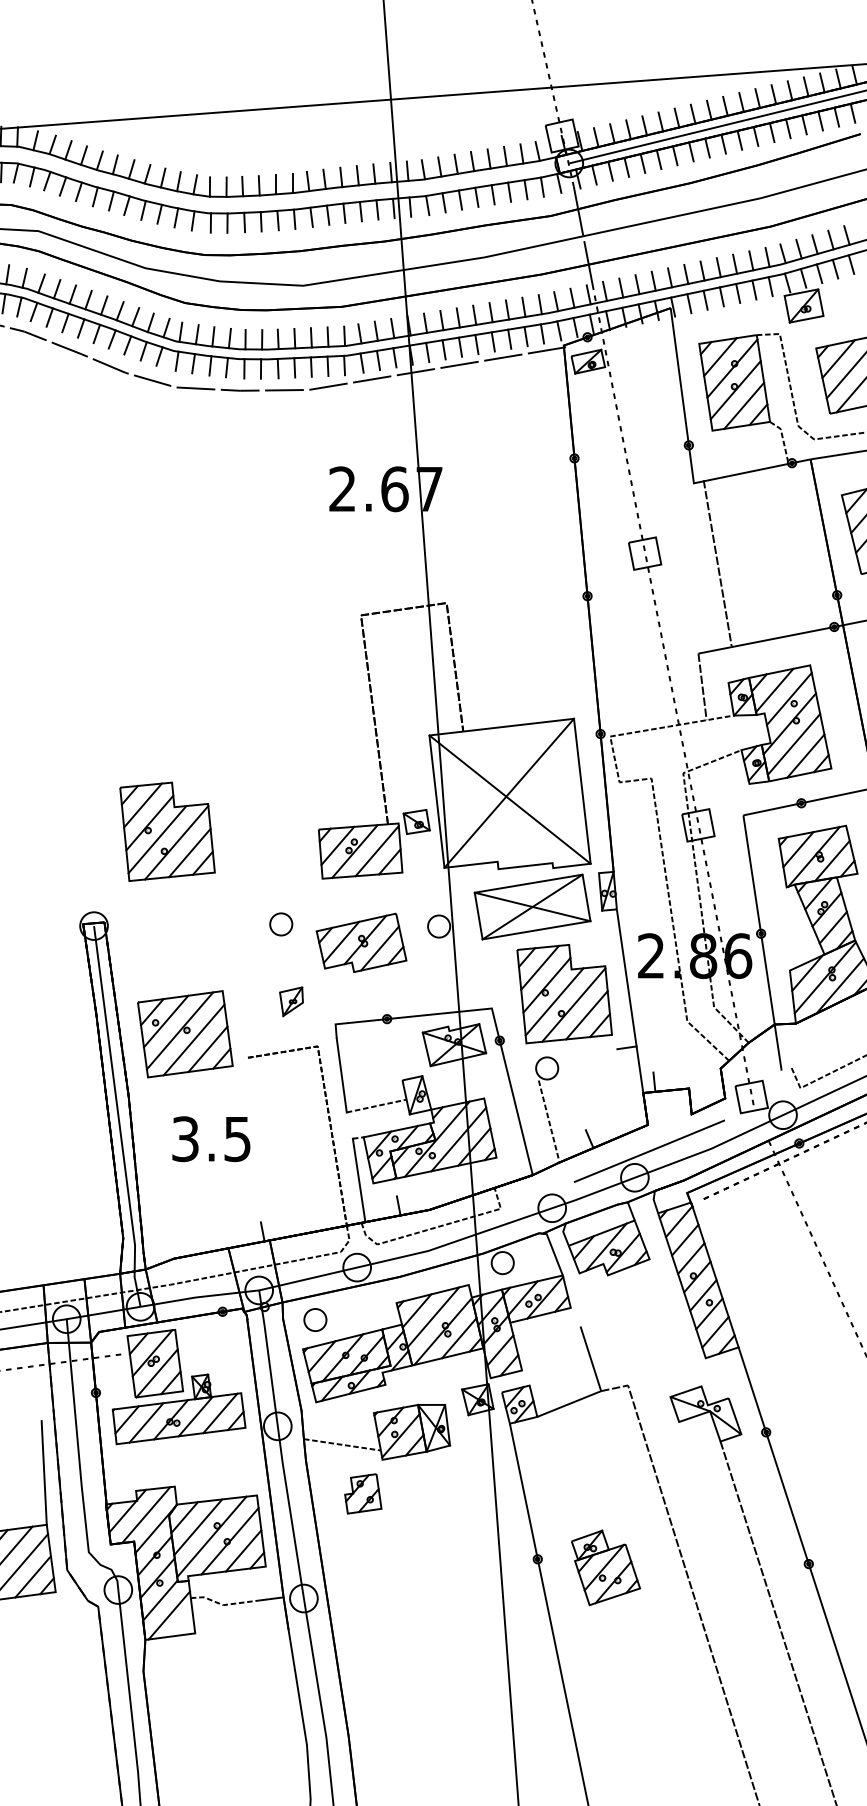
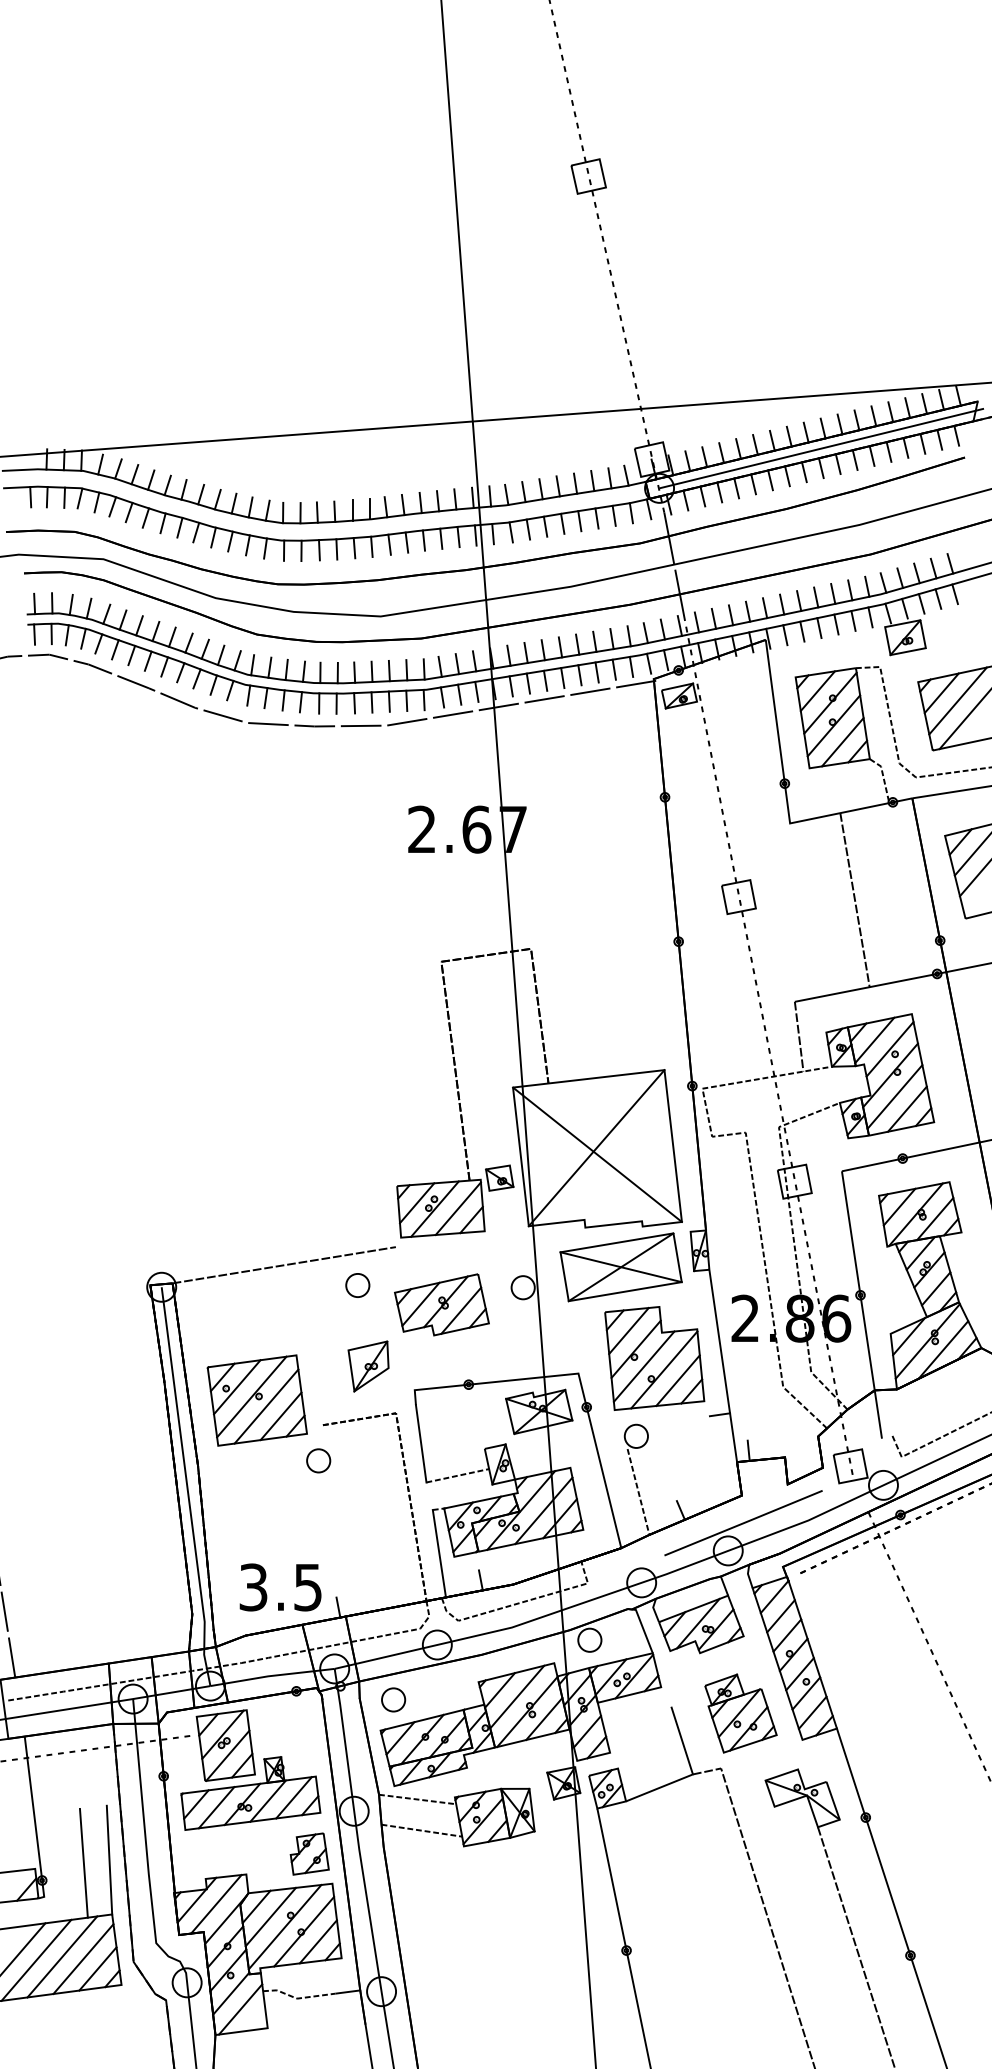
line: (717, 563) -> (854, 900), moved
part: (167, 831) -> (238, 1188), removed
line: (210, 905) -> (283, 1265), added
part: (291, 1001) -> (368, 1366), size x1.67
part: (243, 1091) -> (318, 1460), added
text: (211, 1139) -> (280, 1587), moved
line: (338, 1415) -> (417, 1799), added
line: (19, 1475) -> (83, 1862), added
part: (363, 1493) -> (309, 1853), moved
part: (605, 1567) -> (740, 1713), moved

